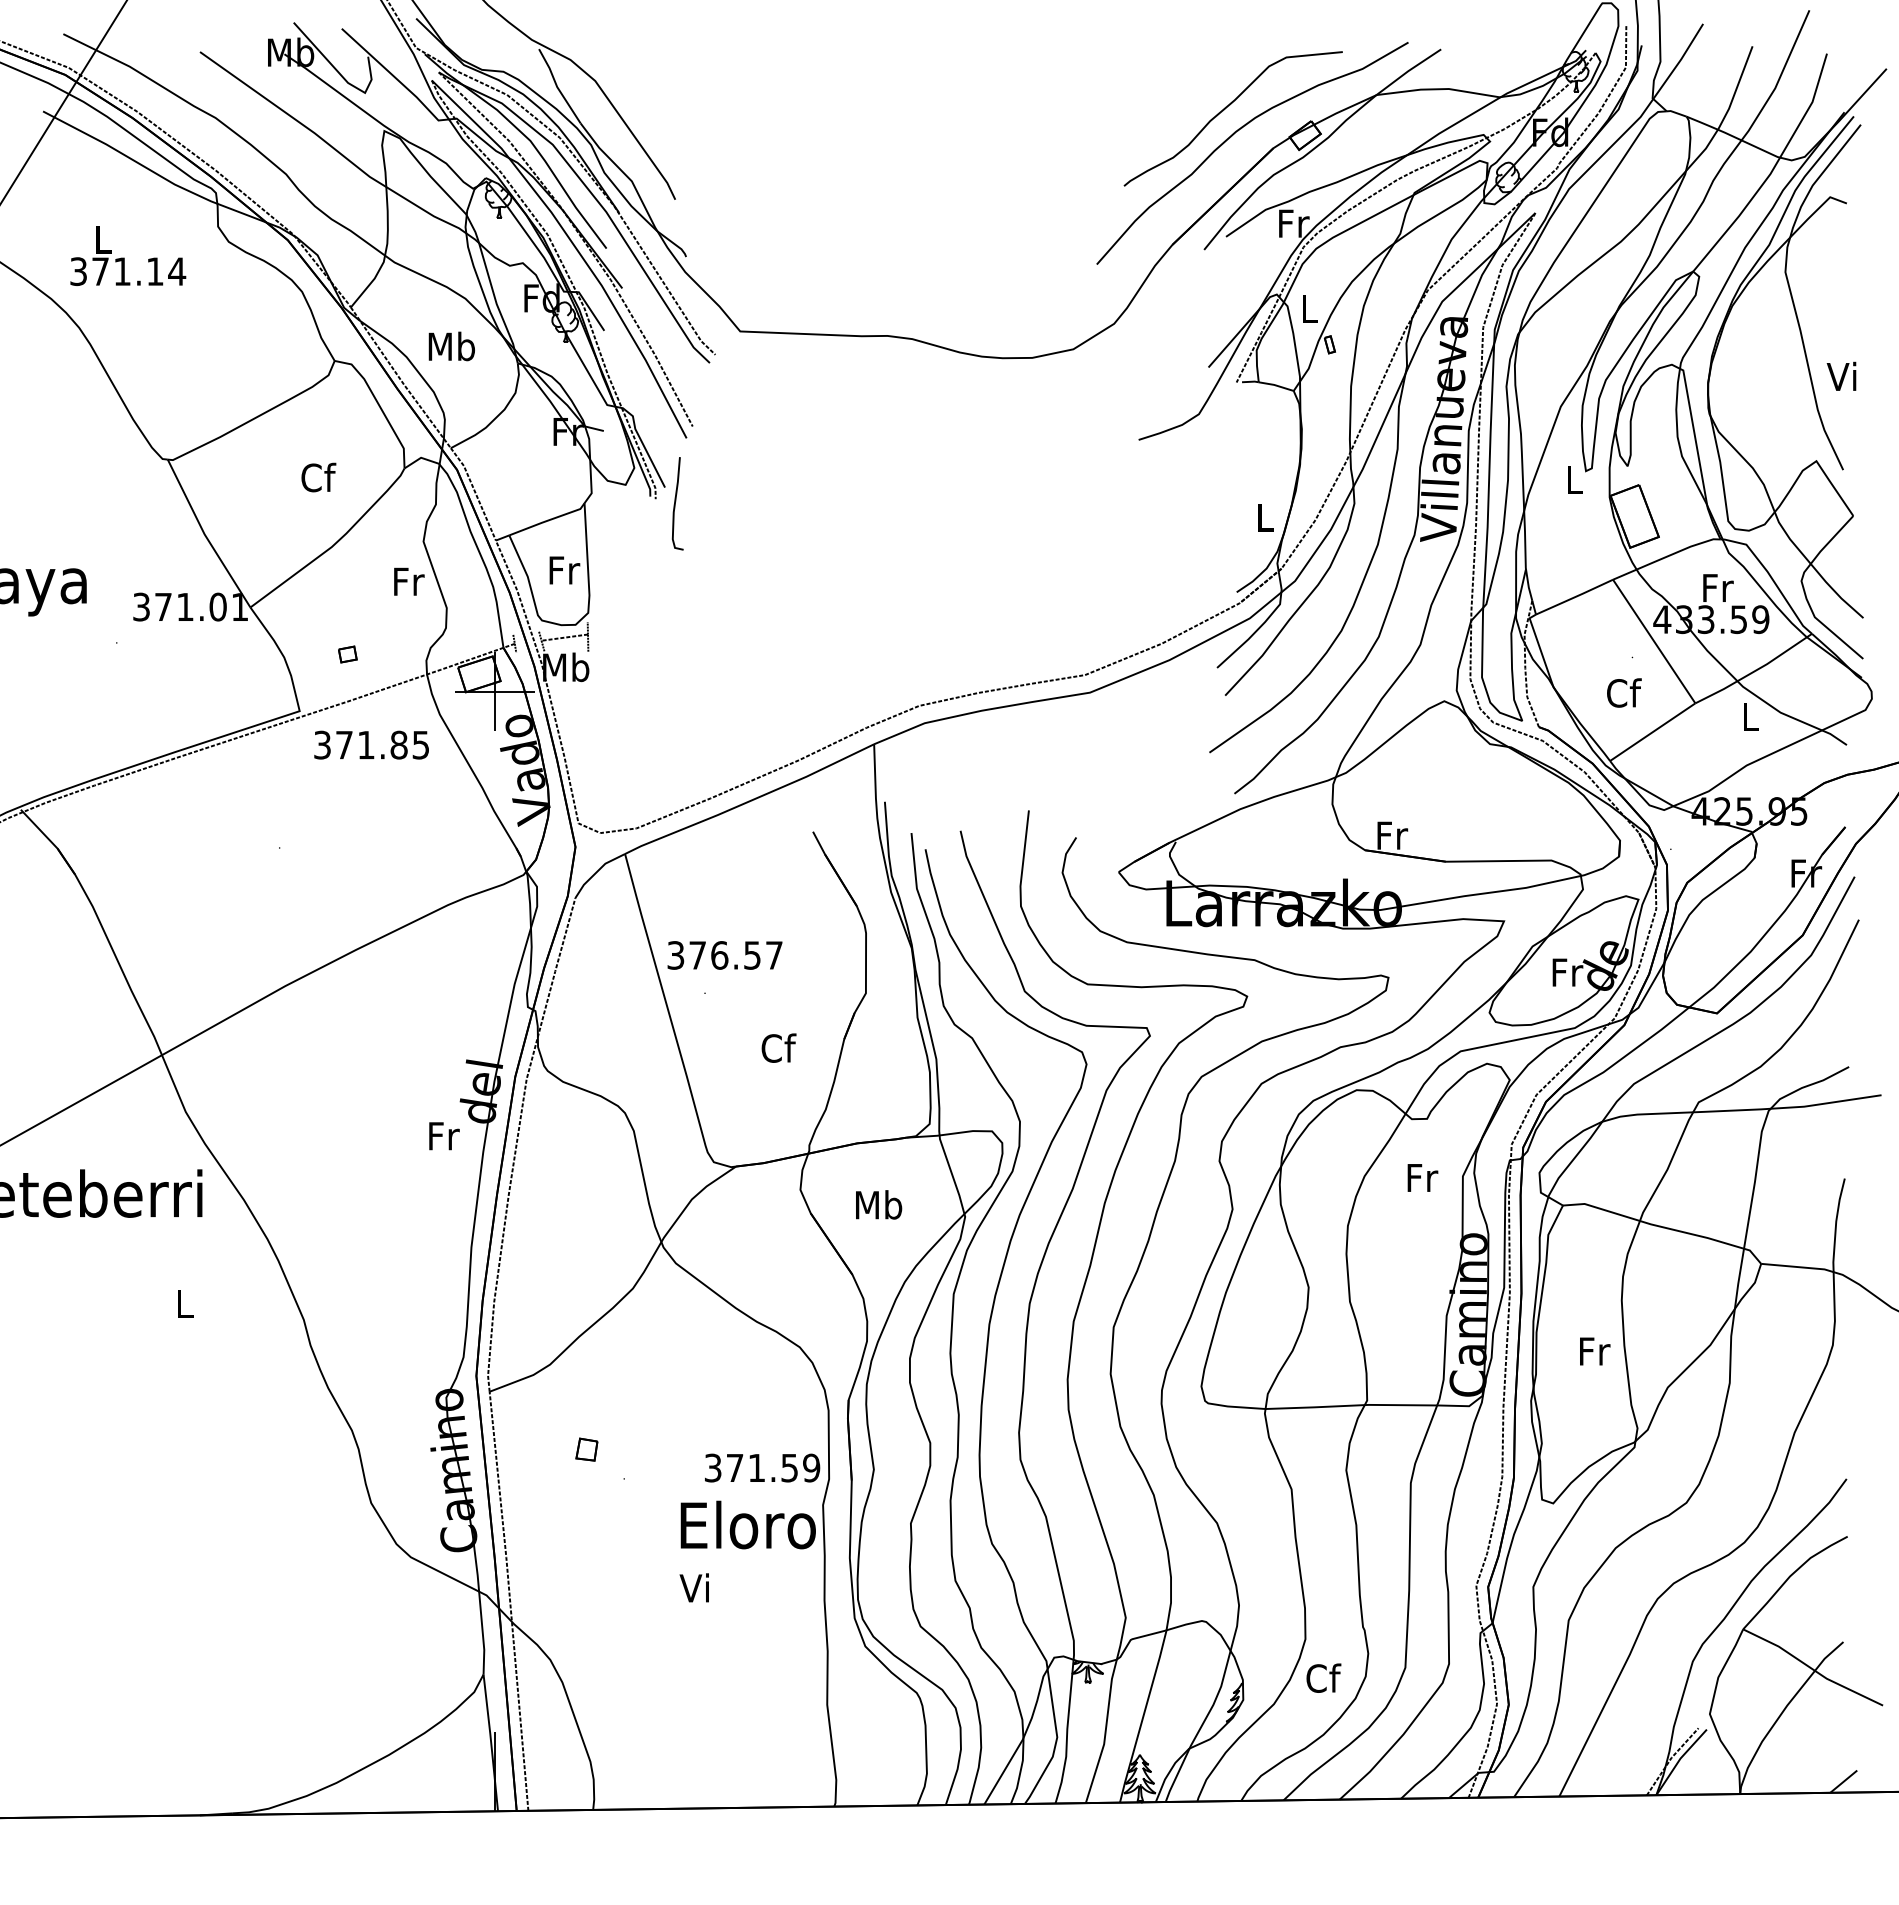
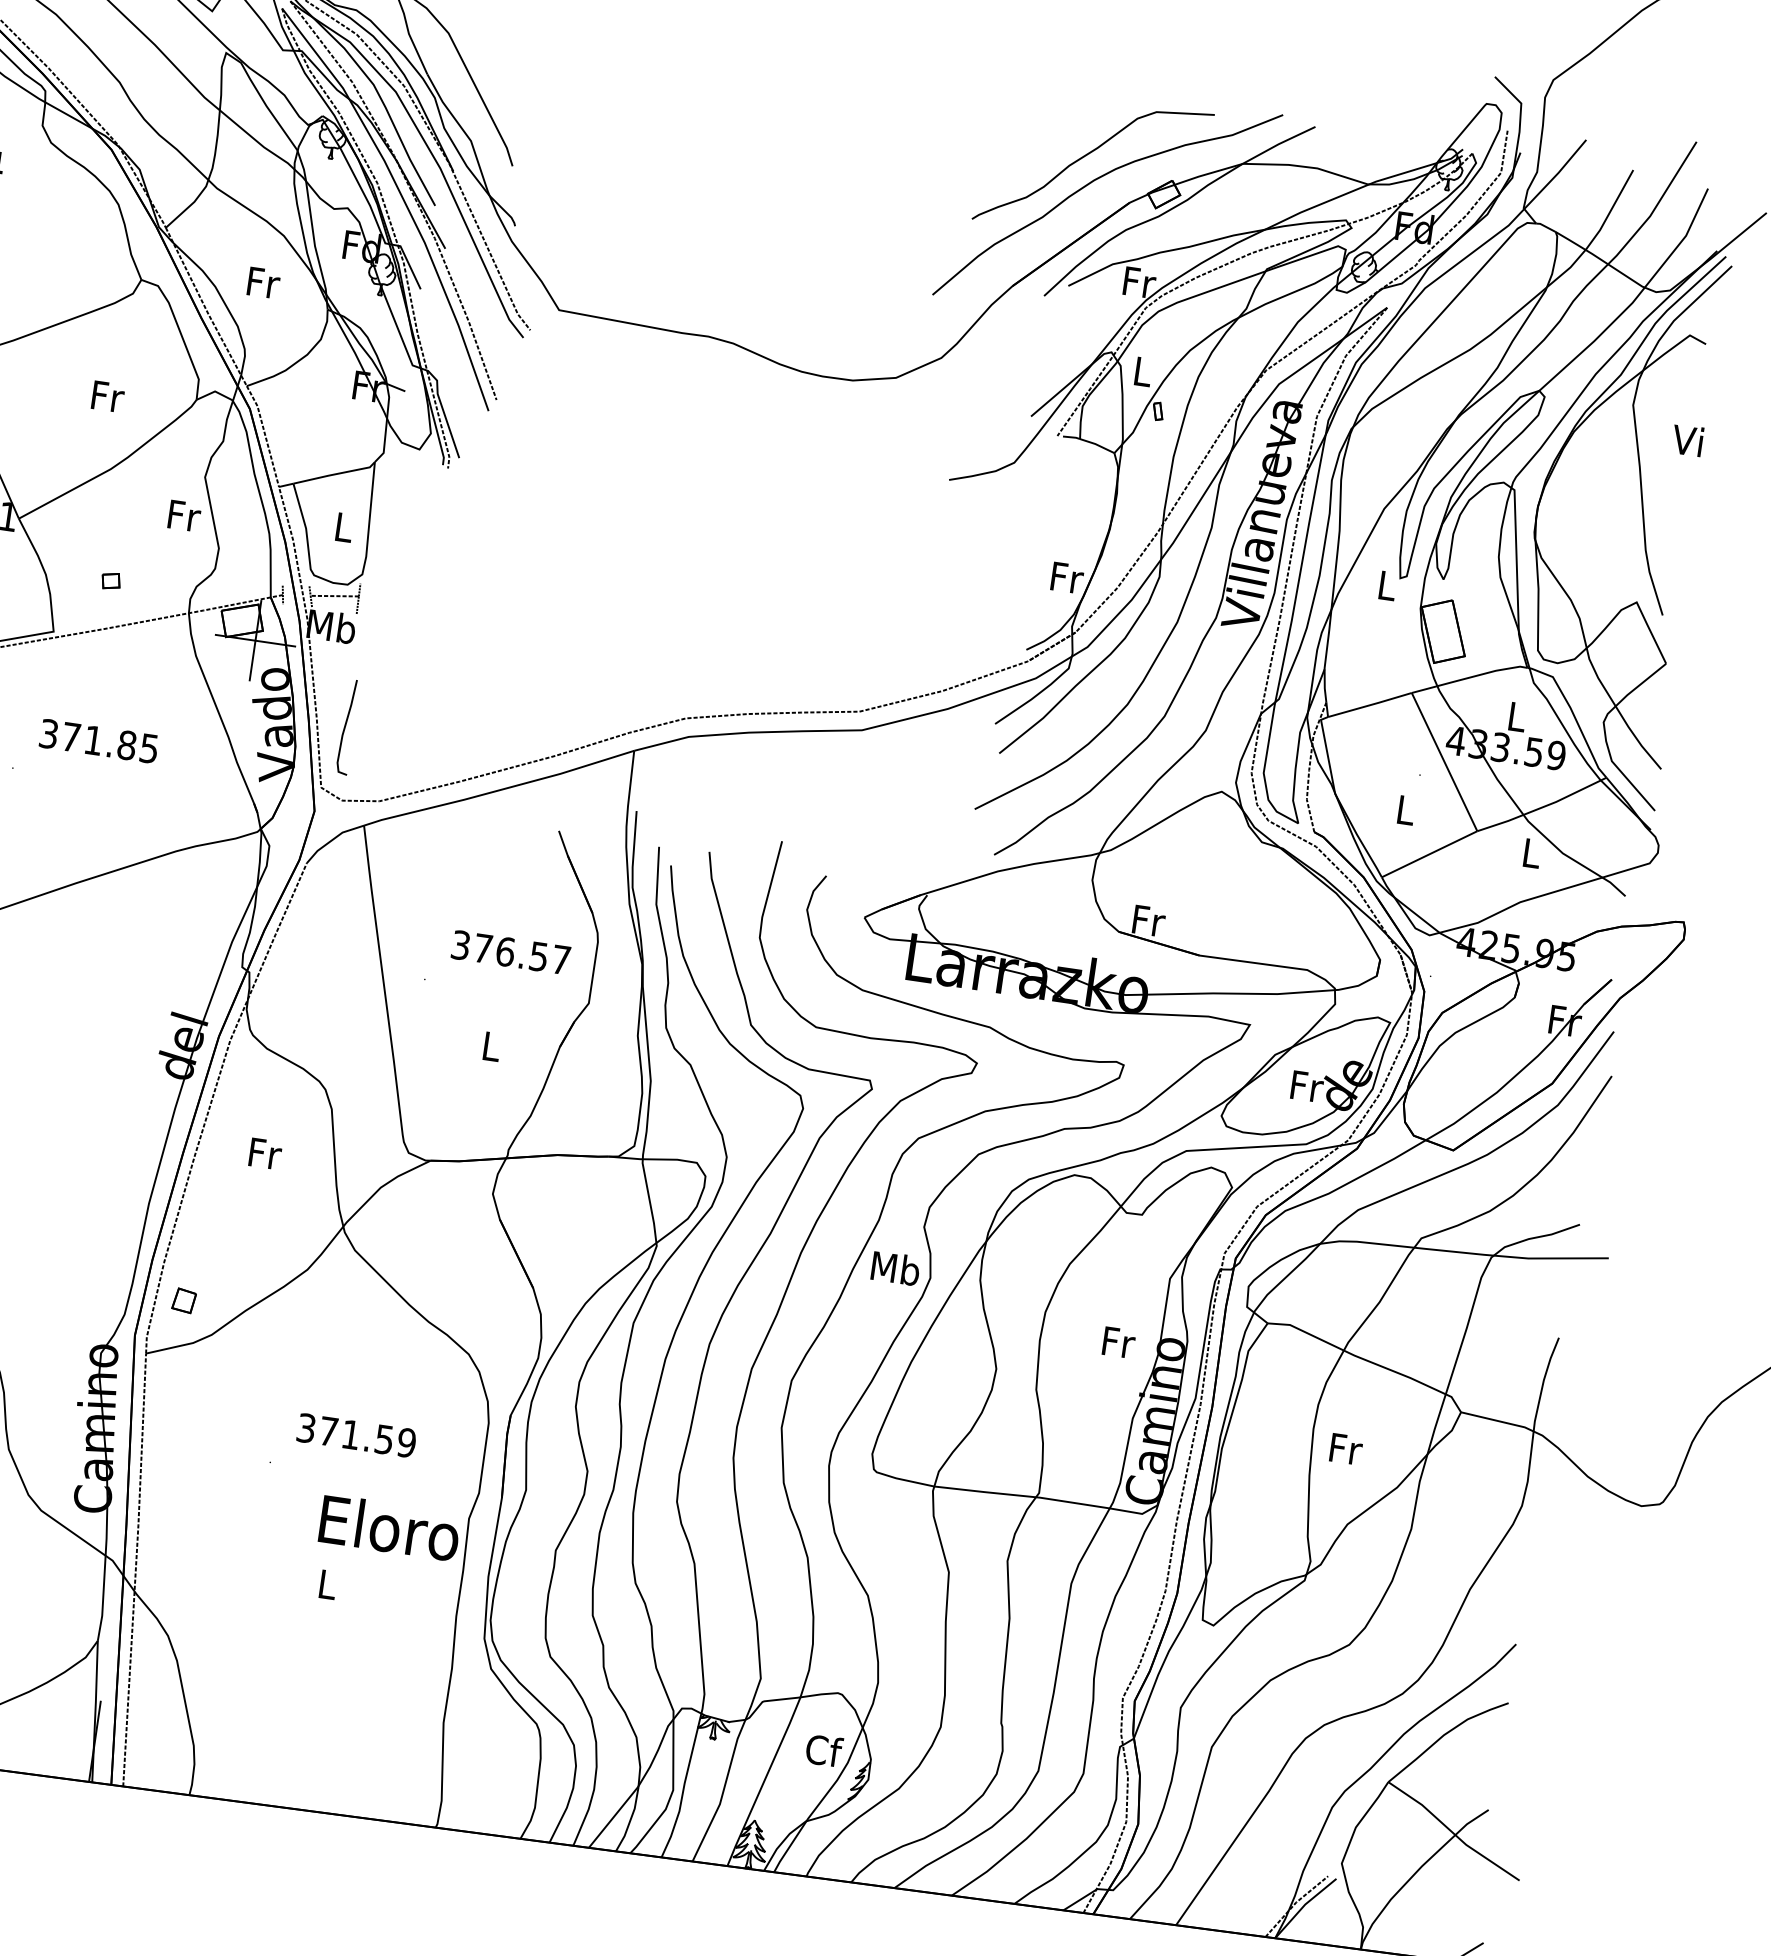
text: (451, 346) -> (262, 282), Mb -> Fr
text: (1841, 375) -> (1687, 439), moved
text: (318, 477) -> (107, 396), Cf -> Fr
curve: (675, 503) -> (345, 726), moved
text: (1266, 517) -> (1067, 578), L -> Fr
text: (564, 570) -> (344, 527), Fr -> L
text: (1718, 587) -> (1518, 716), Fr -> L
text: (1624, 692) -> (1406, 809), Cf -> L
text: (371, 744) -> (98, 740), moved
text: (724, 955) -> (510, 952), moved
text: (778, 1047) -> (491, 1045), Cf -> L
text: (444, 1136) -> (265, 1154), moved
text: (1422, 1177) -> (1118, 1342), moved
text: (879, 1204) -> (896, 1268), moved
text: (1595, 1351) -> (1346, 1449), moved
part: (586, 1449) -> (183, 1300), moved
text: (762, 1467) -> (356, 1435), moved
text: (693, 1587) -> (324, 1583), Vi -> L
text: (1323, 1677) -> (824, 1749), moved

